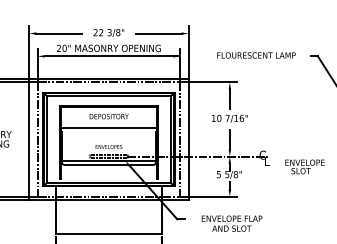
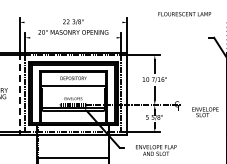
line: (58, 33) -> (39, 22), removed
line: (158, 33) -> (106, 22), removed
line: (112, 55) -> (75, 37), removed
text: (256, 55) -> (184, 14), moved
line: (28, 139) -> (19, 93), solid -> dashed

